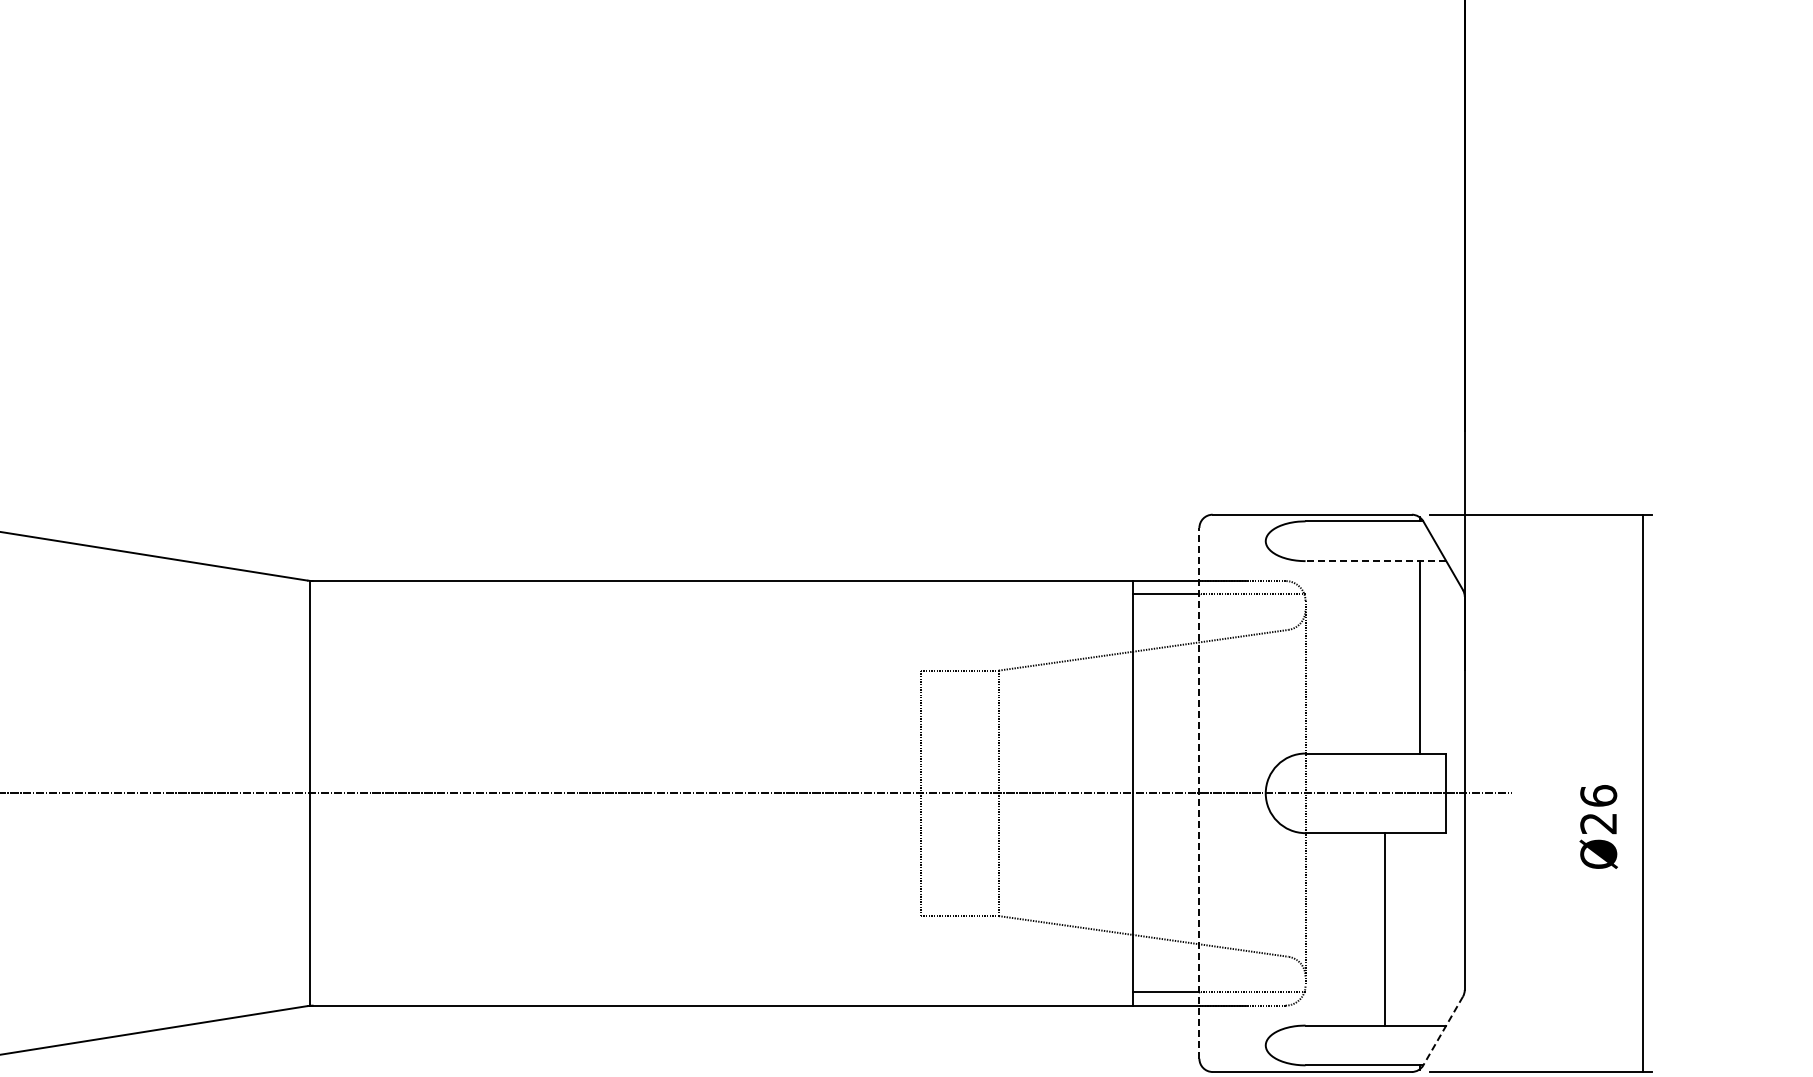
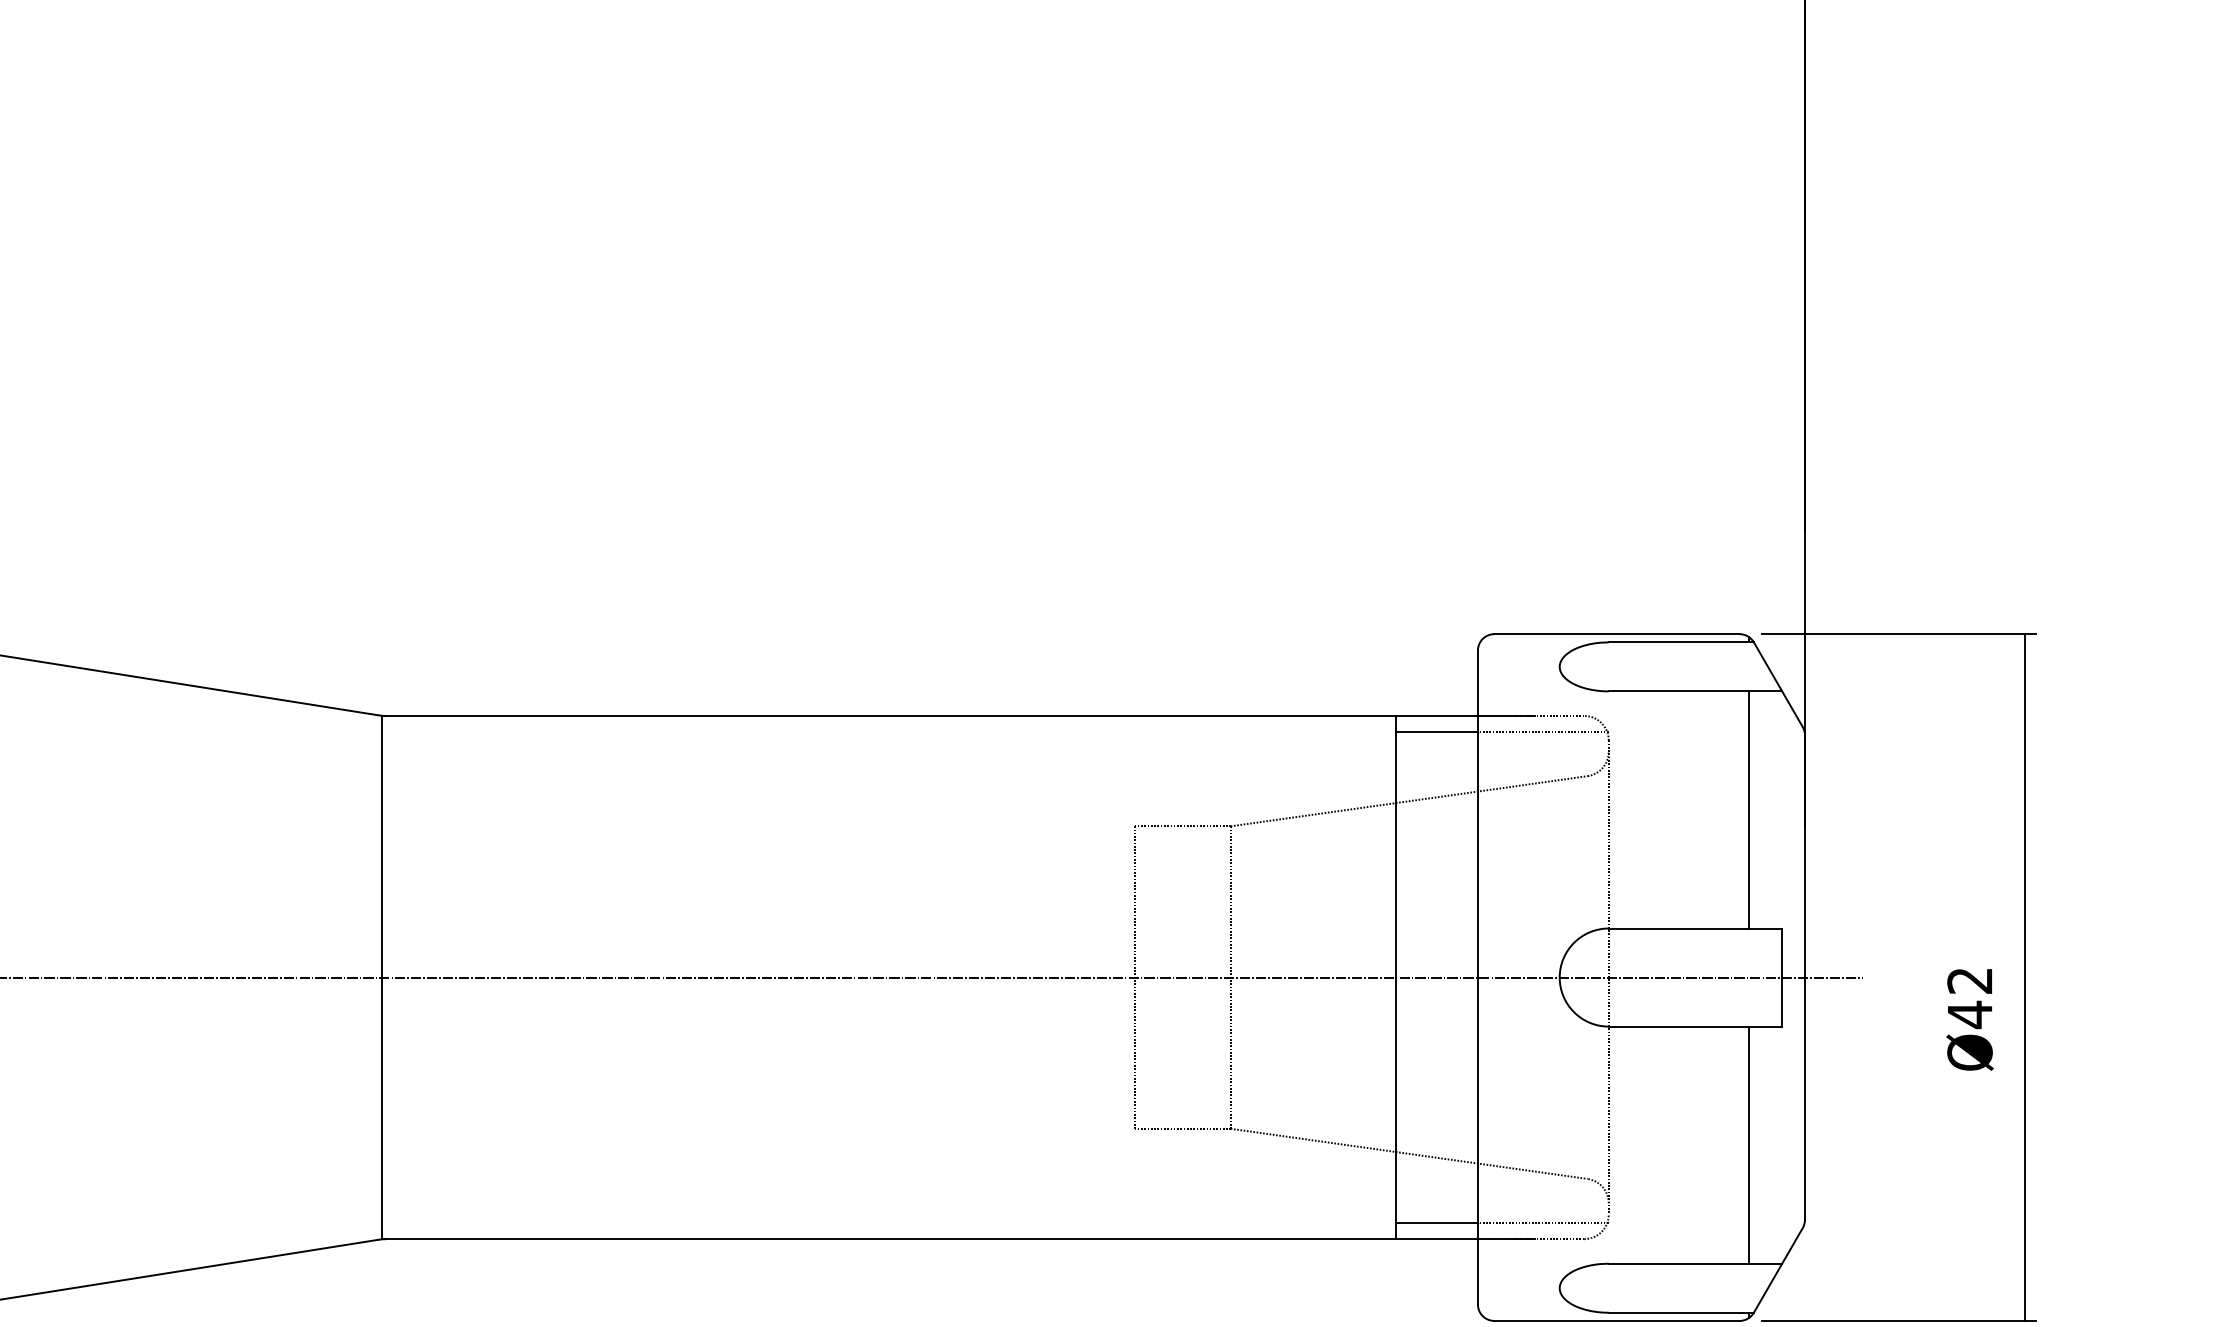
line: (1375, 561) -> (1694, 691), dashed -> solid
line: (1199, 792) -> (1478, 976), dashed -> solid
text: (1598, 810) -> (1969, 998), Ø26 -> Ø42
line: (1384, 929) -> (1749, 1145), moved
line: (1443, 1031) -> (1778, 1271), dashed -> solid

